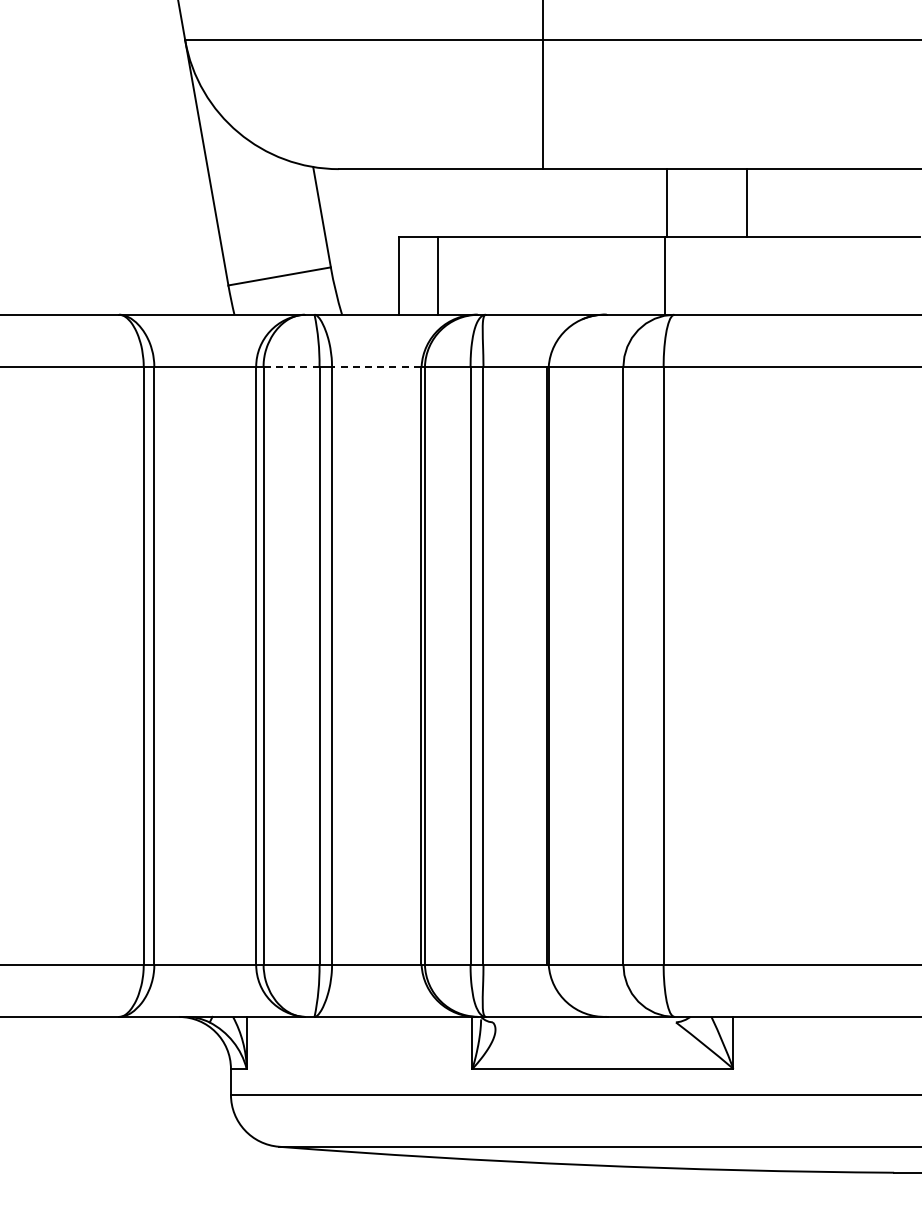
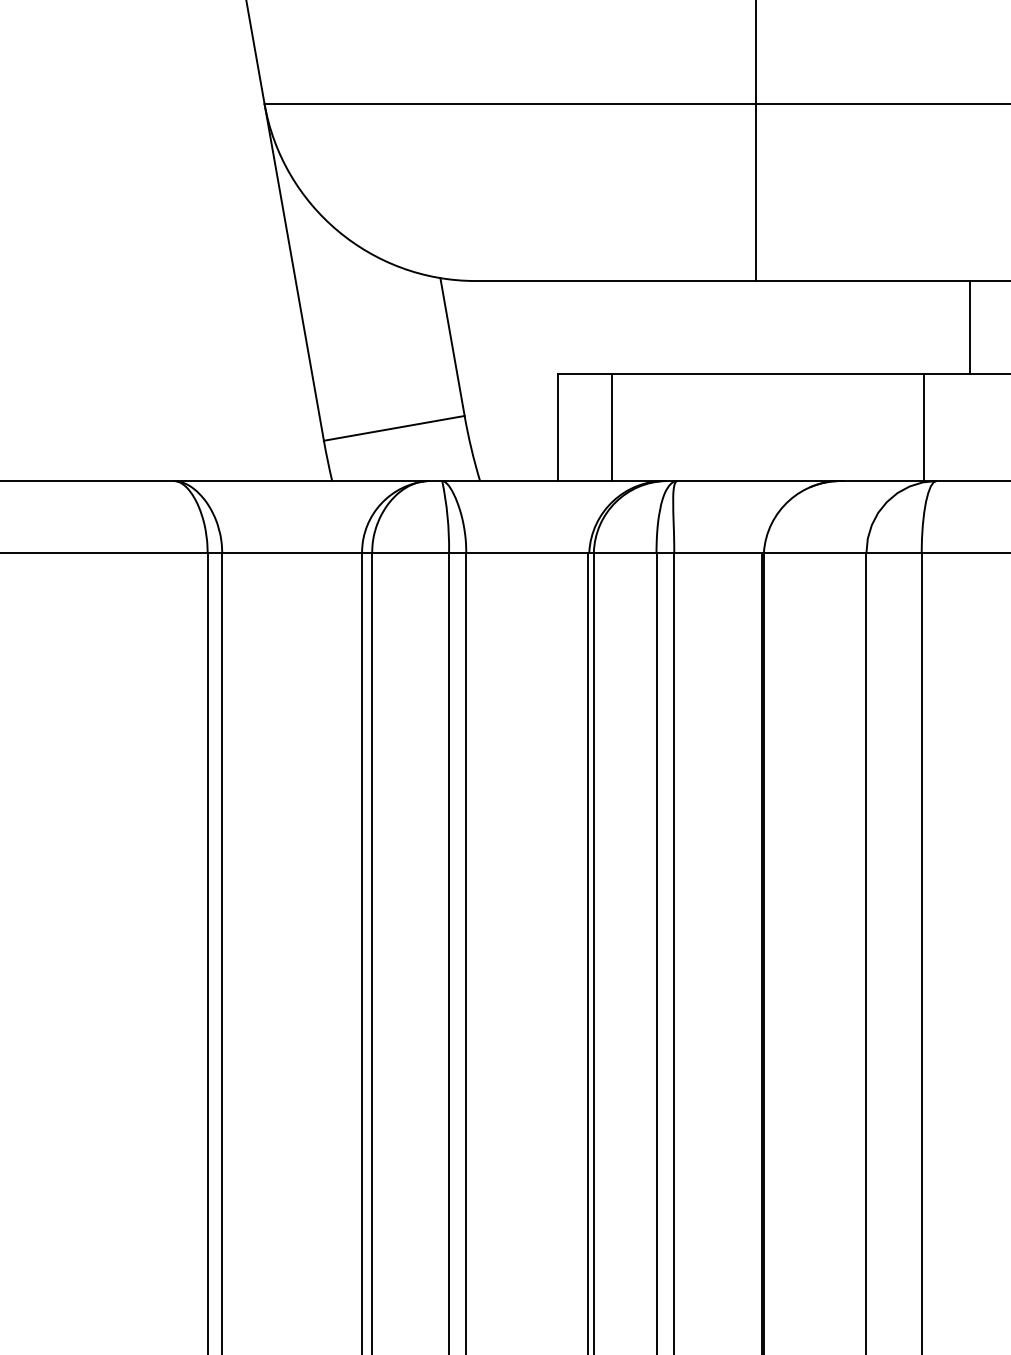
line: (667, 202) -> (970, 326), moved
line: (291, 366) -> (410, 552), dashed -> solid
line: (375, 366) -> (525, 552), dashed -> solid

